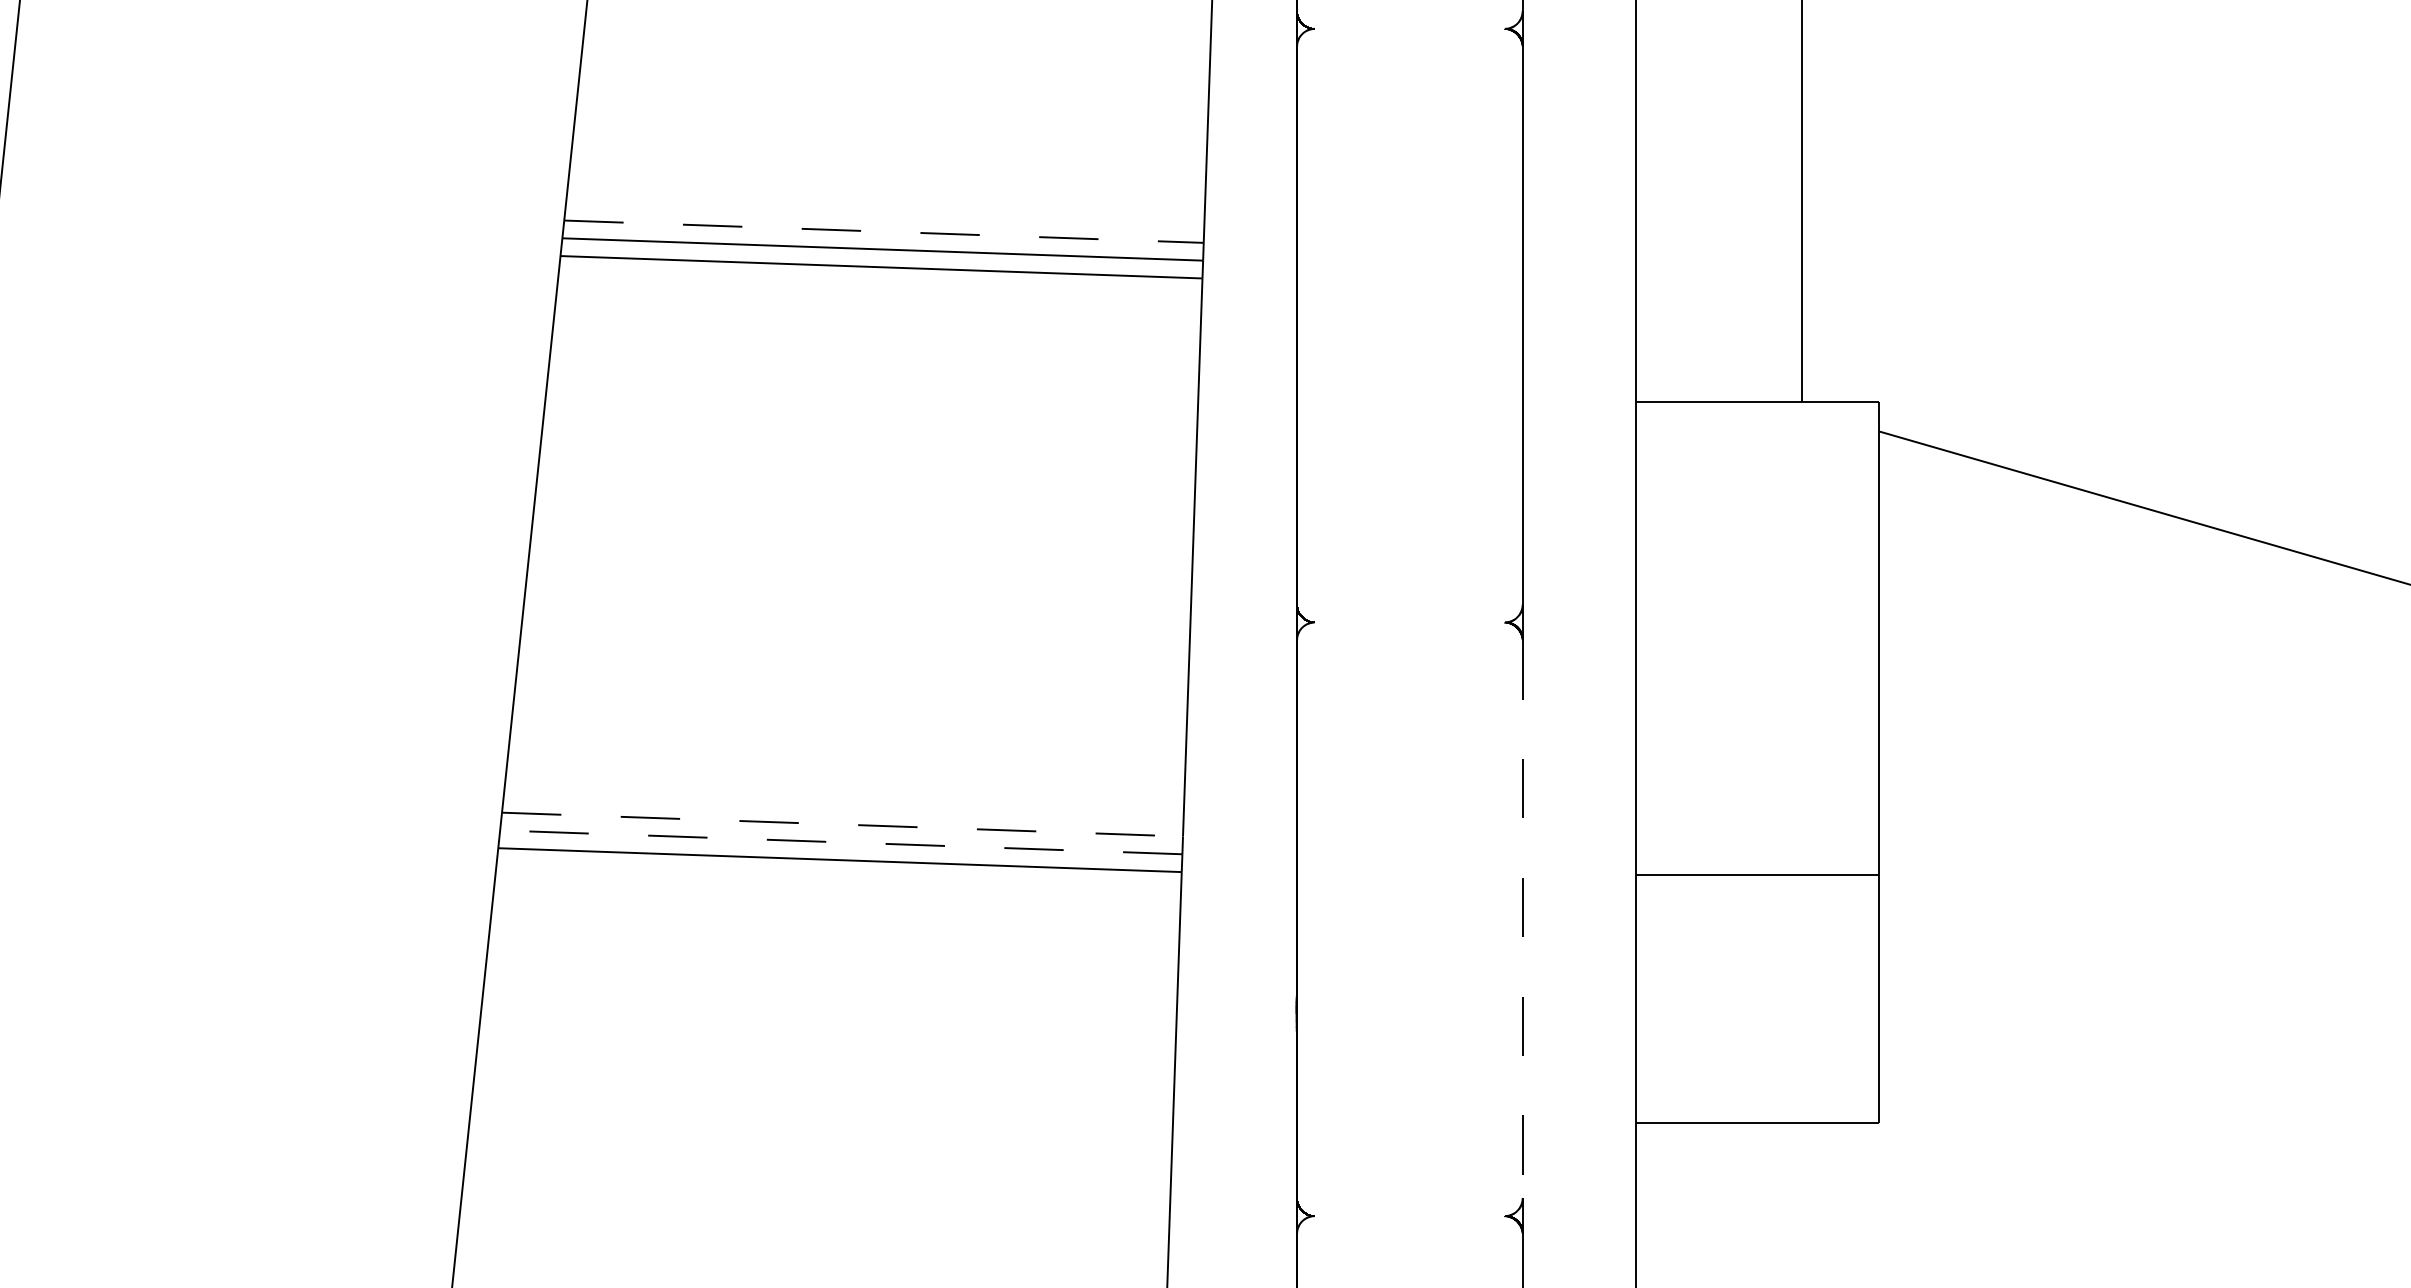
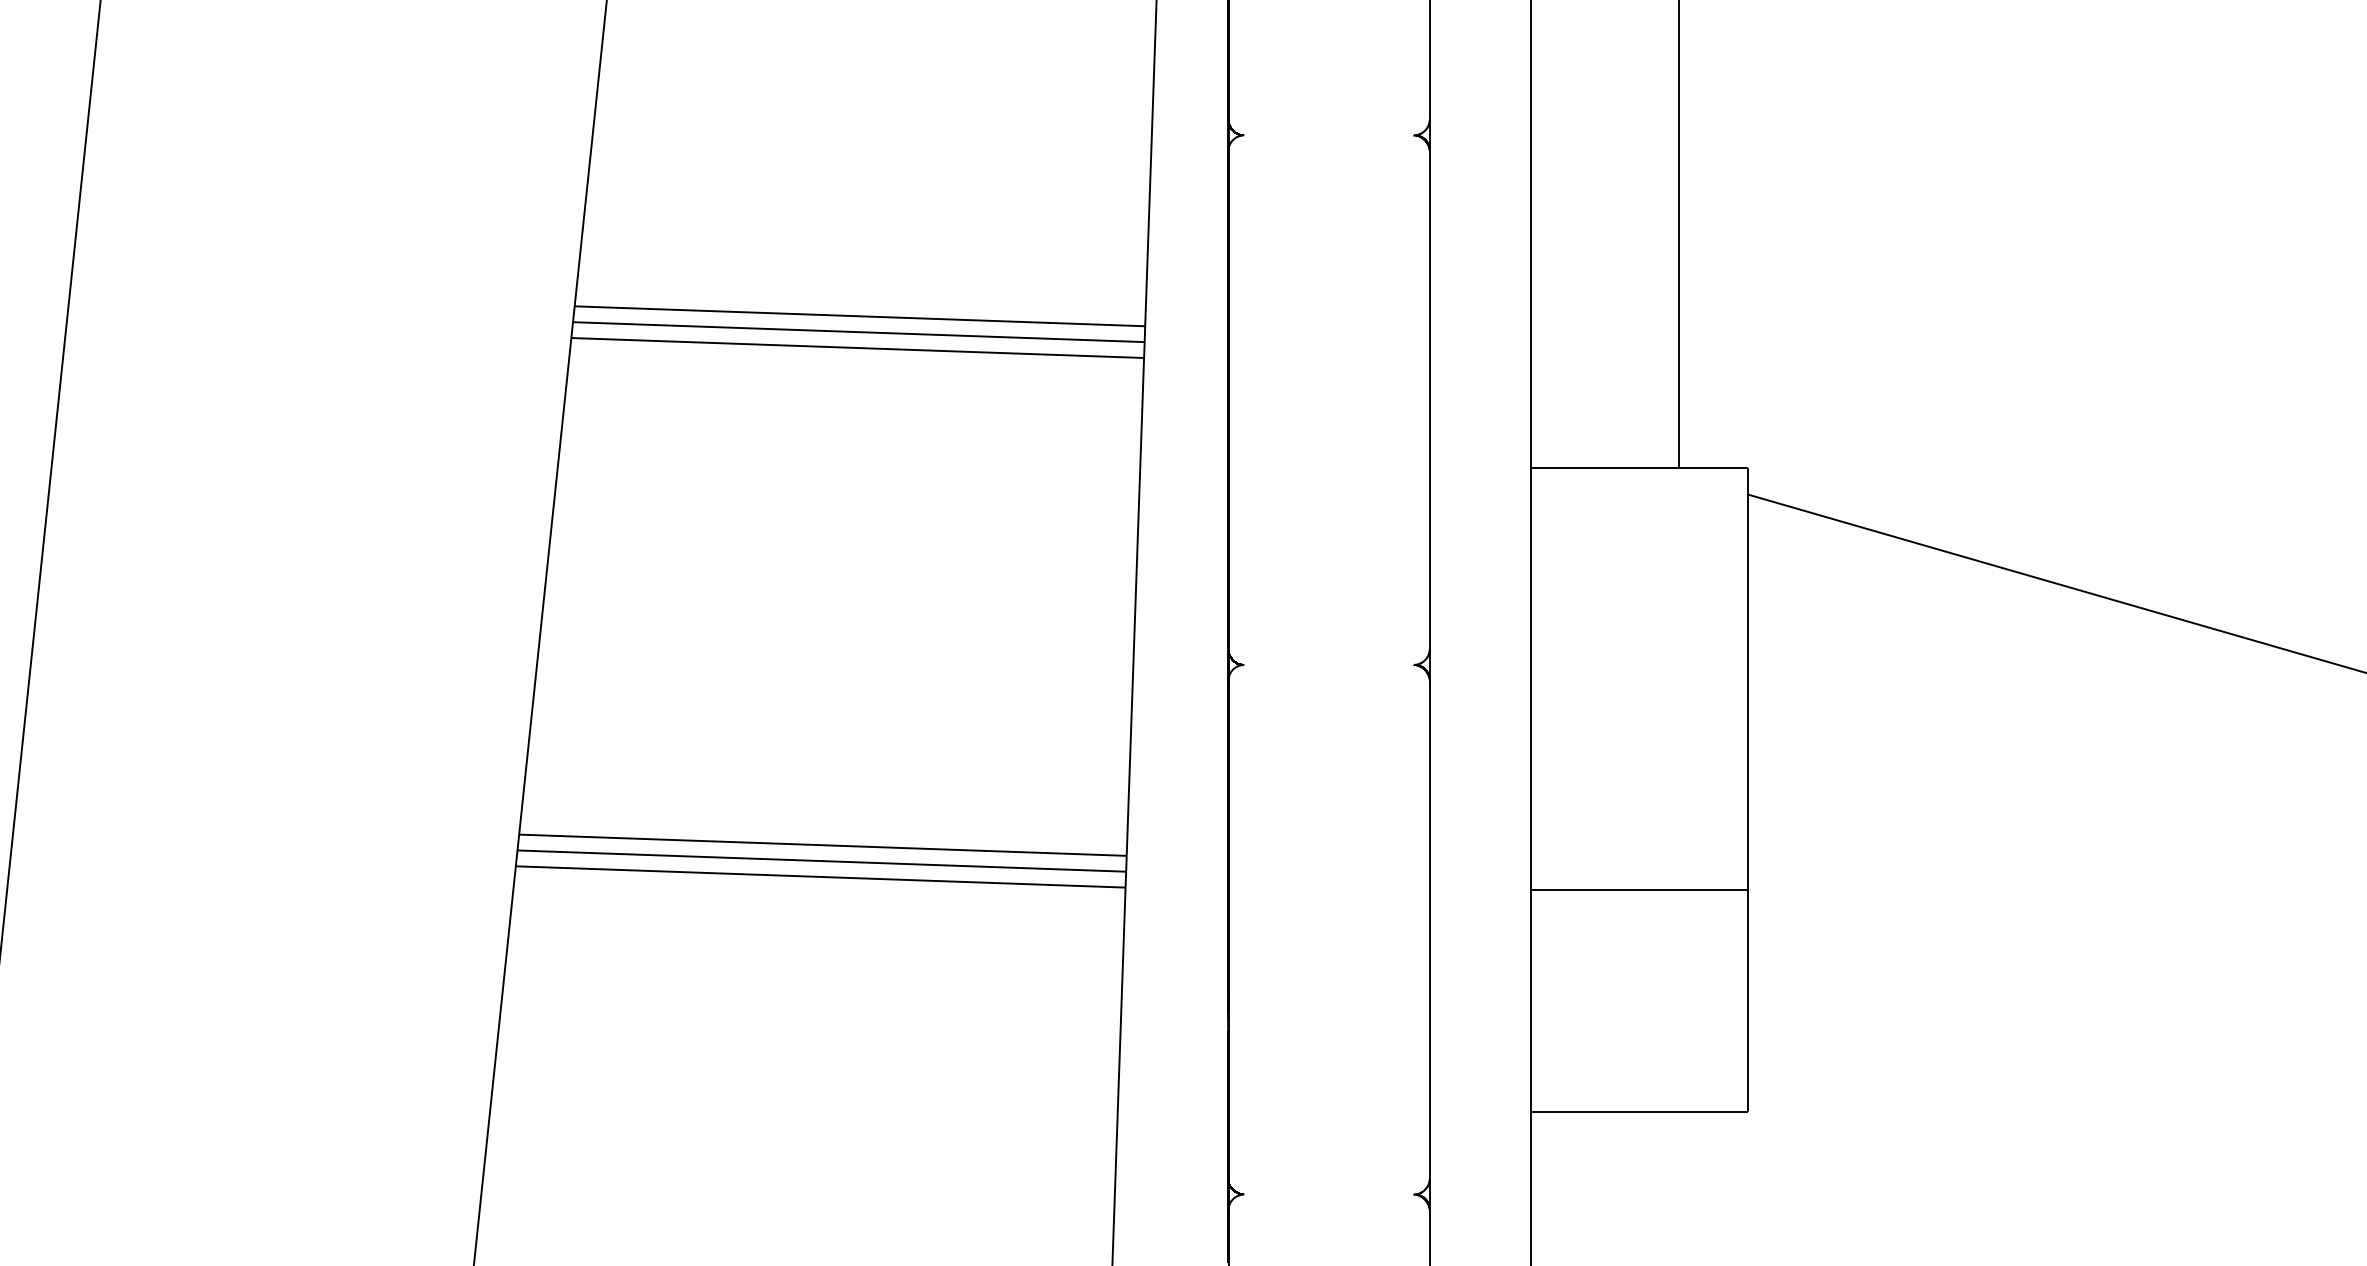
line: (884, 231) -> (860, 316), dashed -> solid
line: (842, 824) -> (822, 845), dashed -> solid
line: (840, 842) -> (821, 861), dashed -> solid
line: (1522, 919) -> (1429, 929), dashed -> solid

